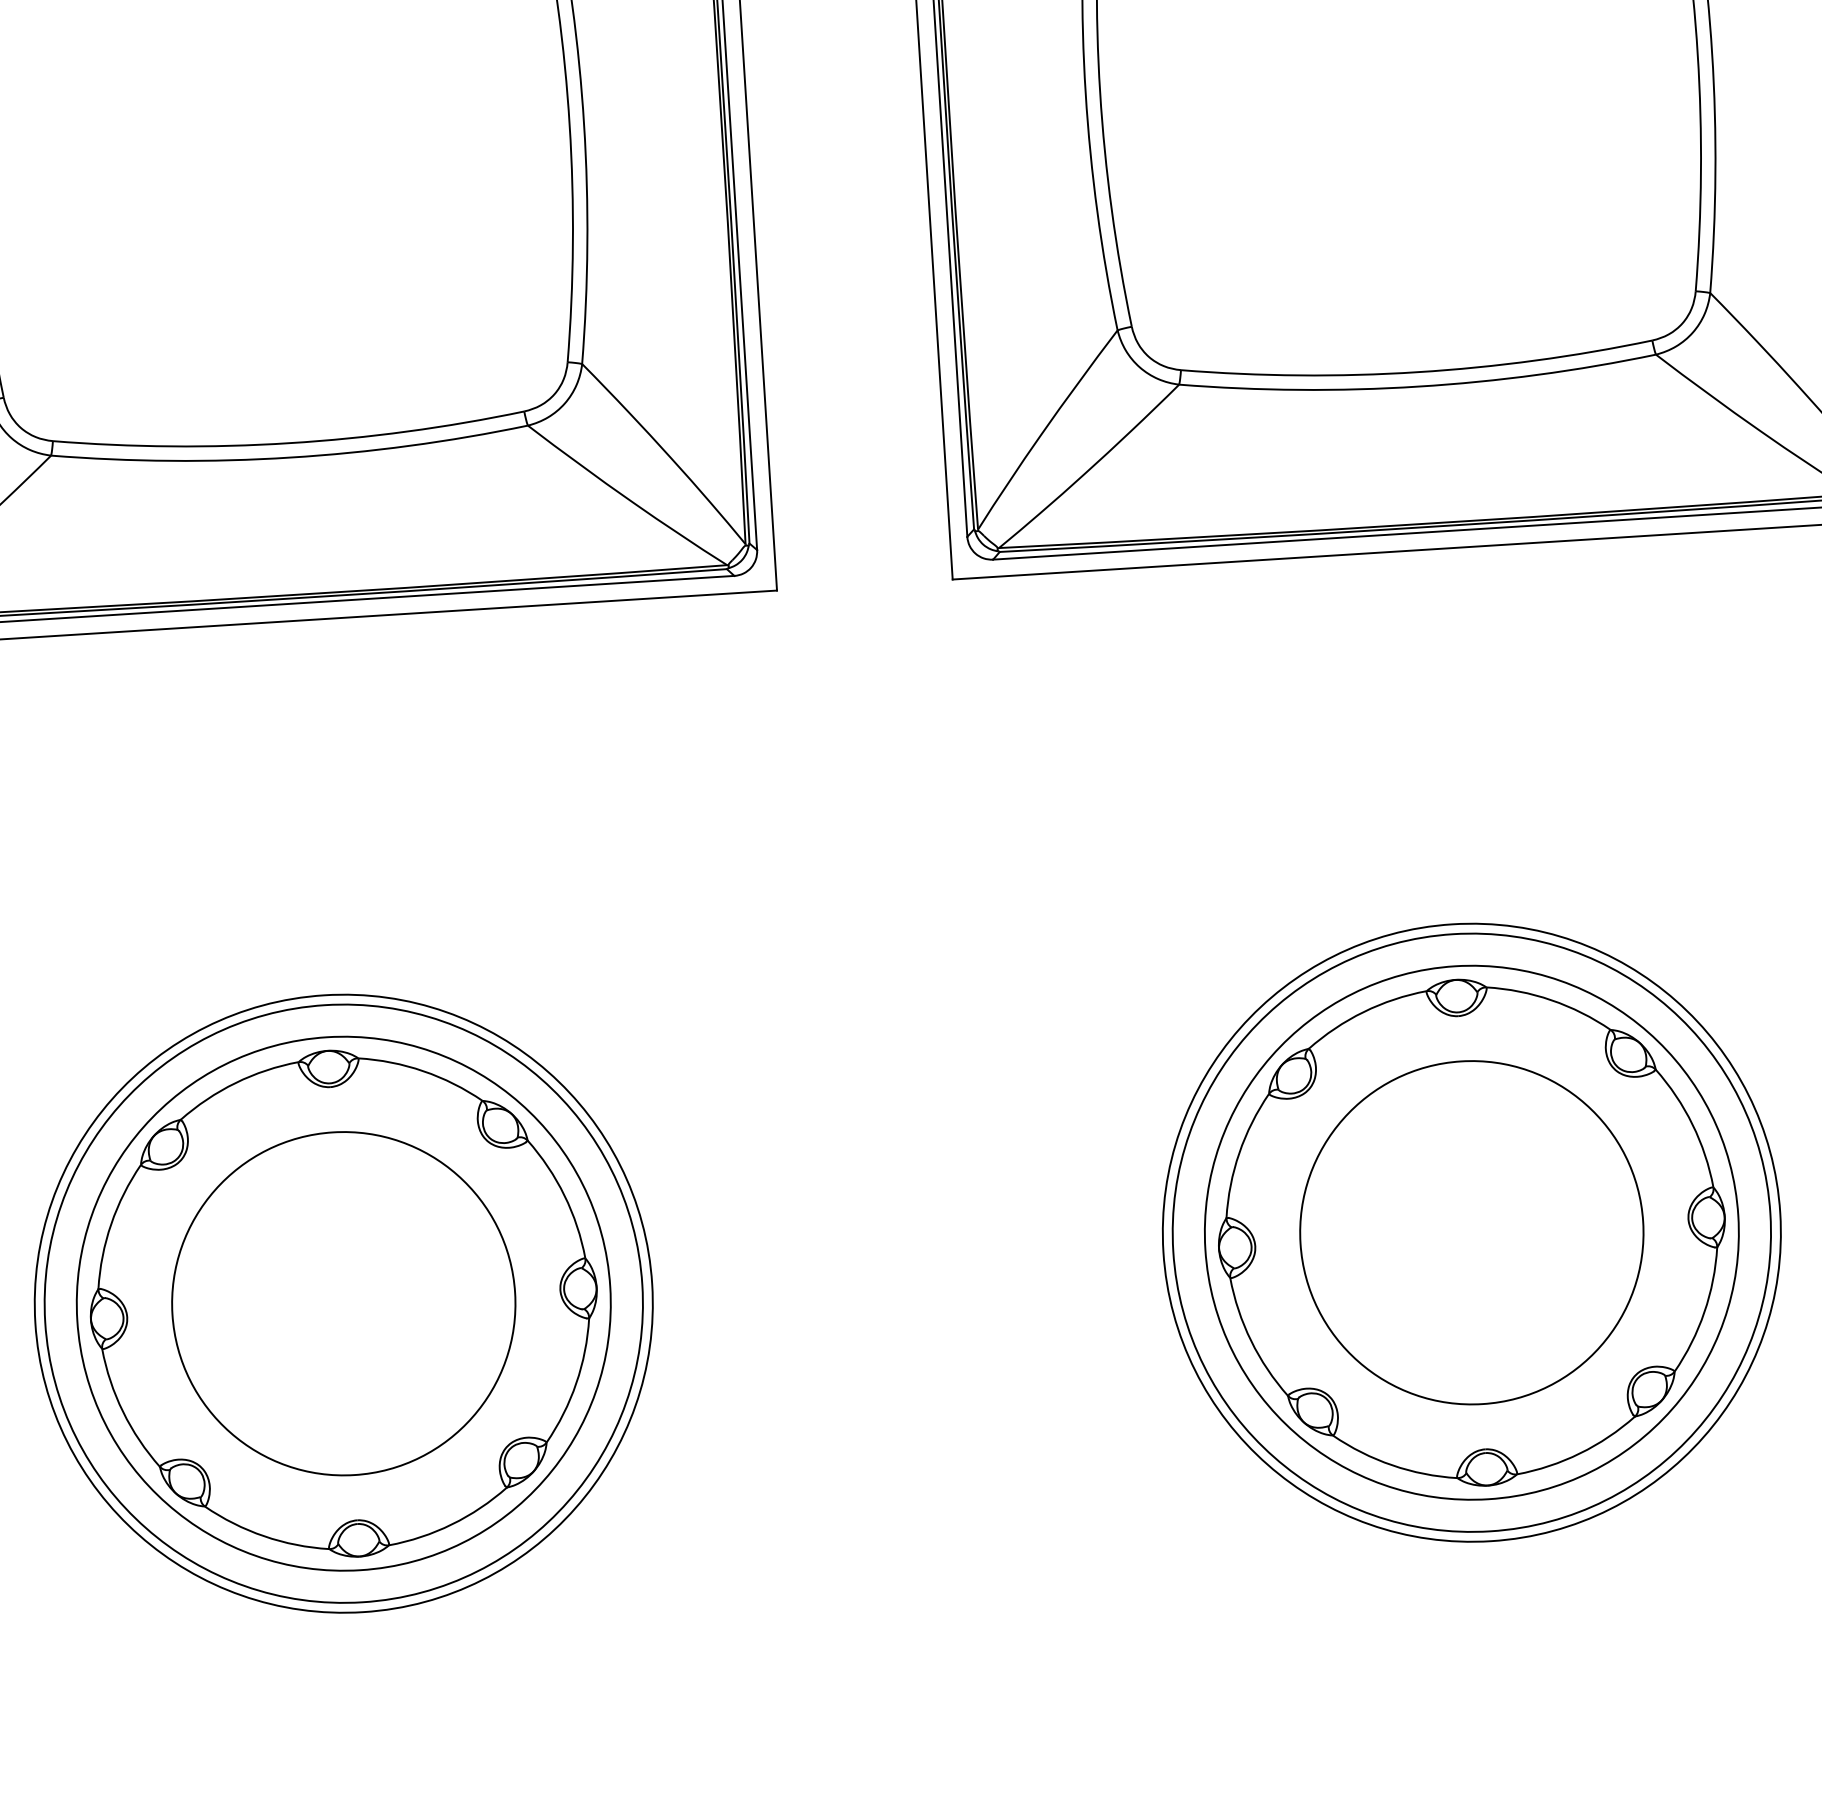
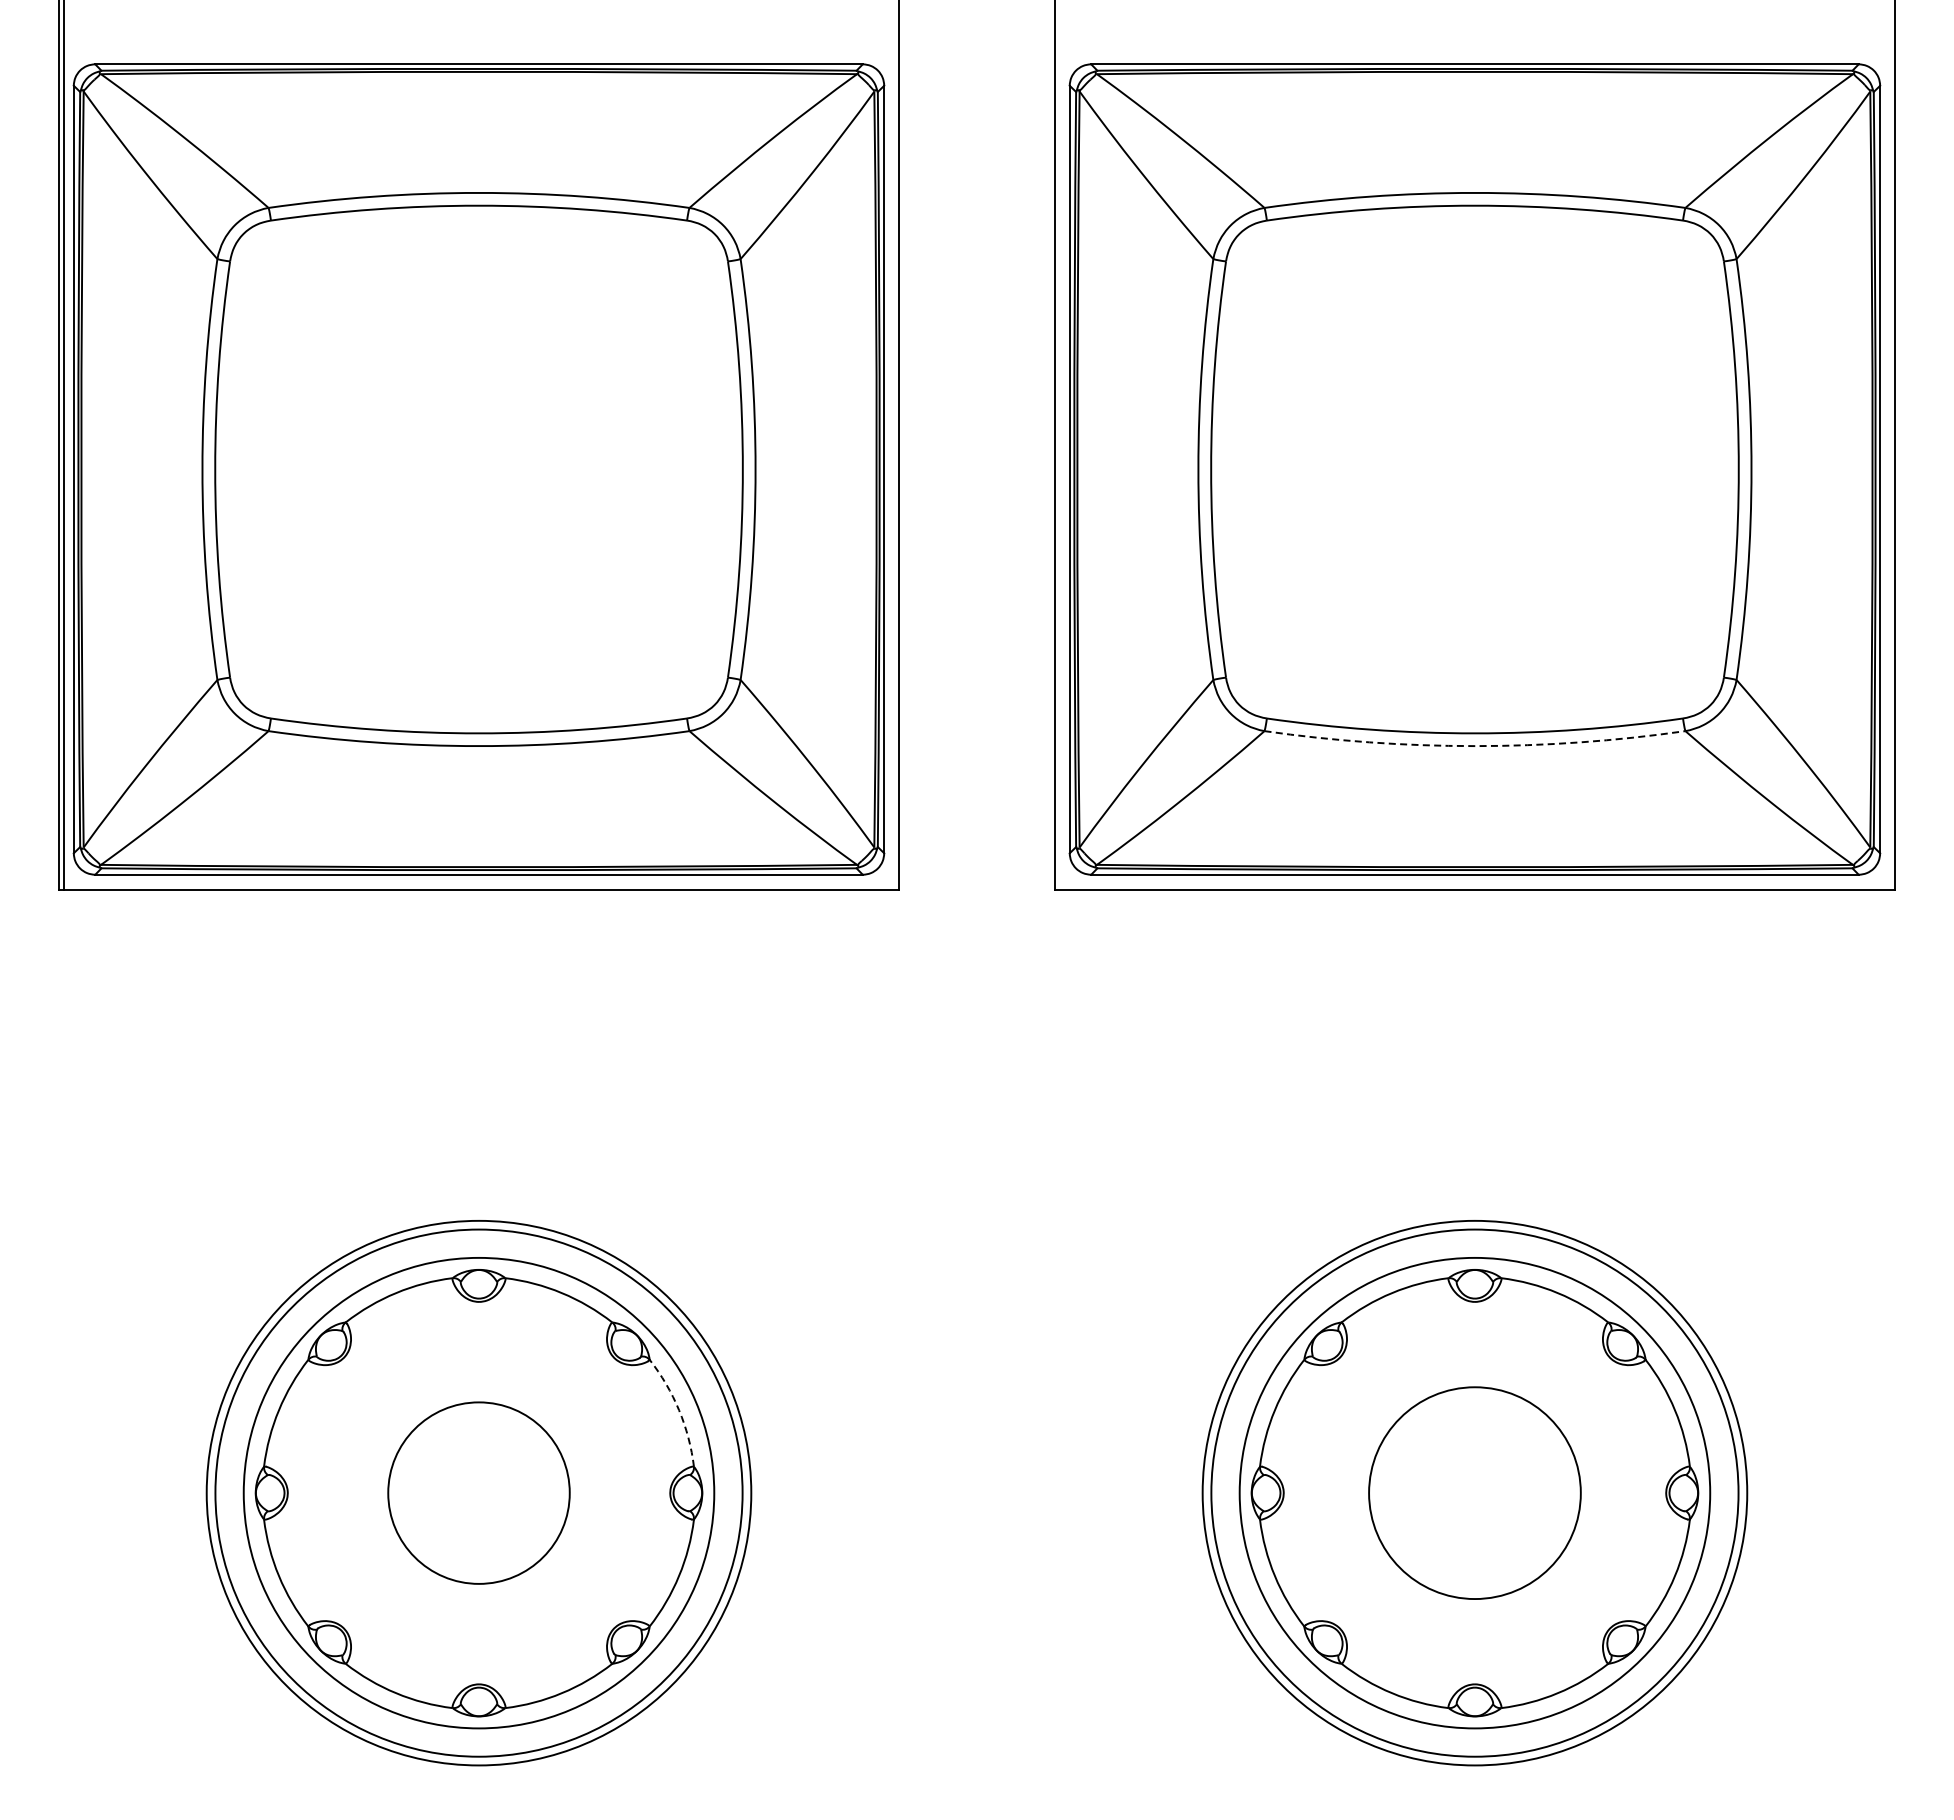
arc: (1418, 387) -> (1474, 746), solid -> dashed
arc: (564, 1195) -> (679, 1410), solid -> dashed
circle: (1471, 1232) -> (1474, 1492), size x0.7
circle: (343, 1303) -> (478, 1492), size x0.6

